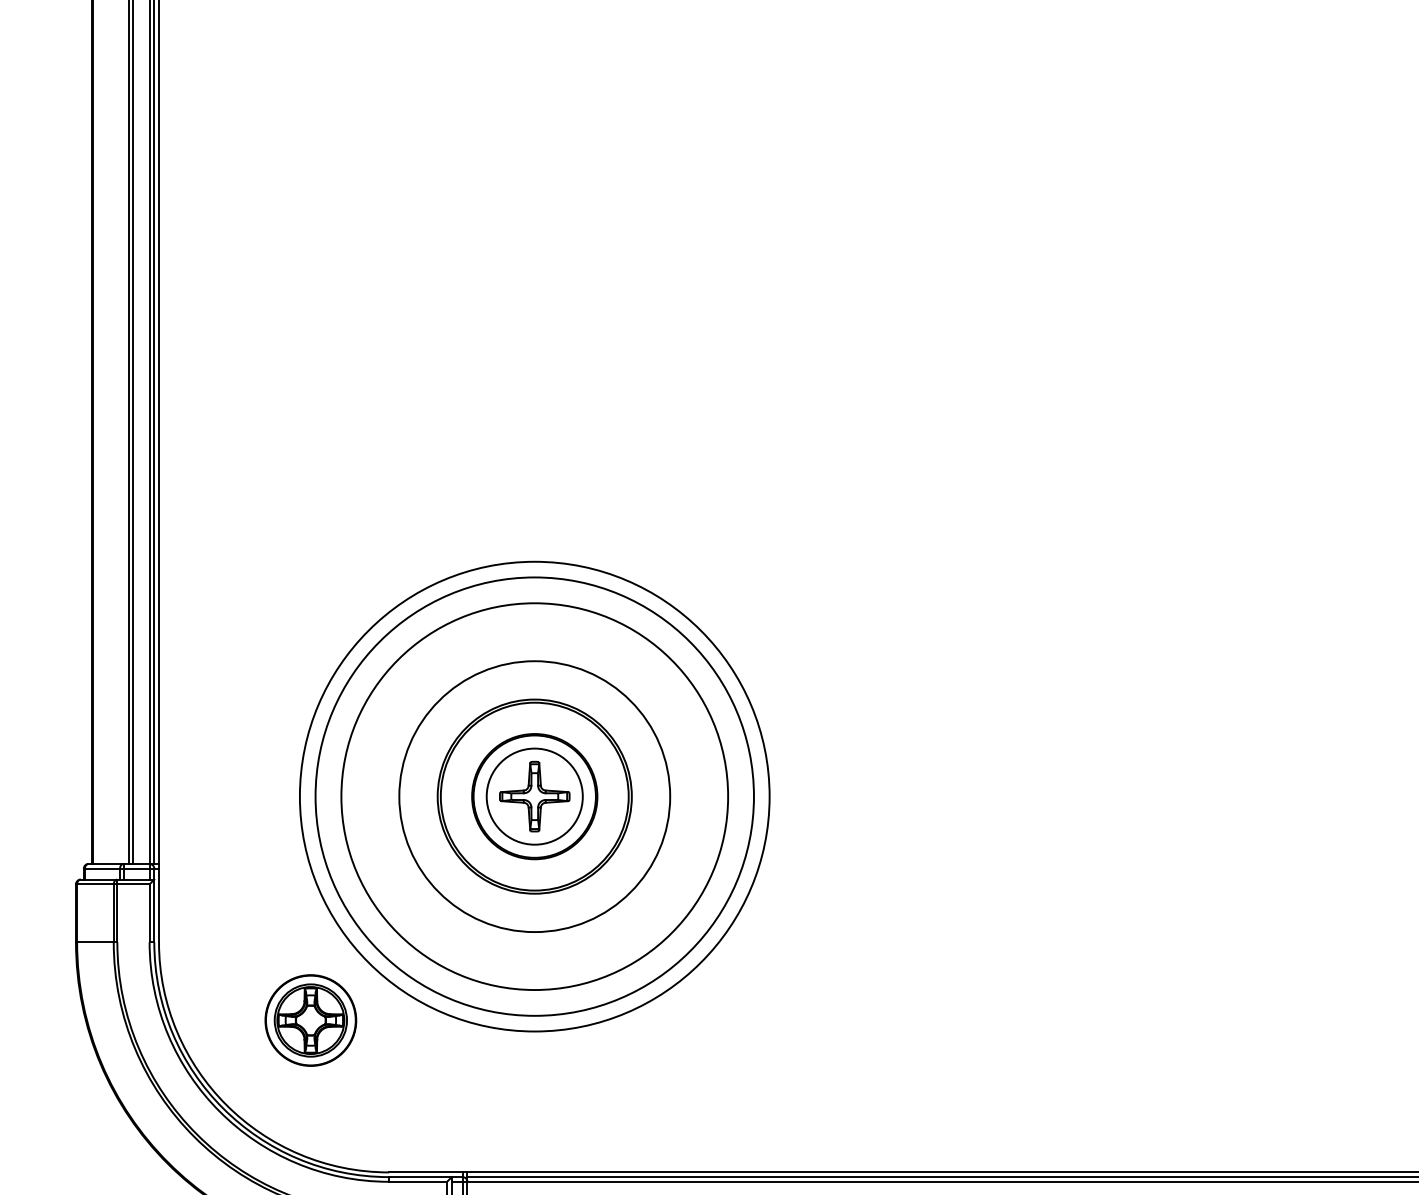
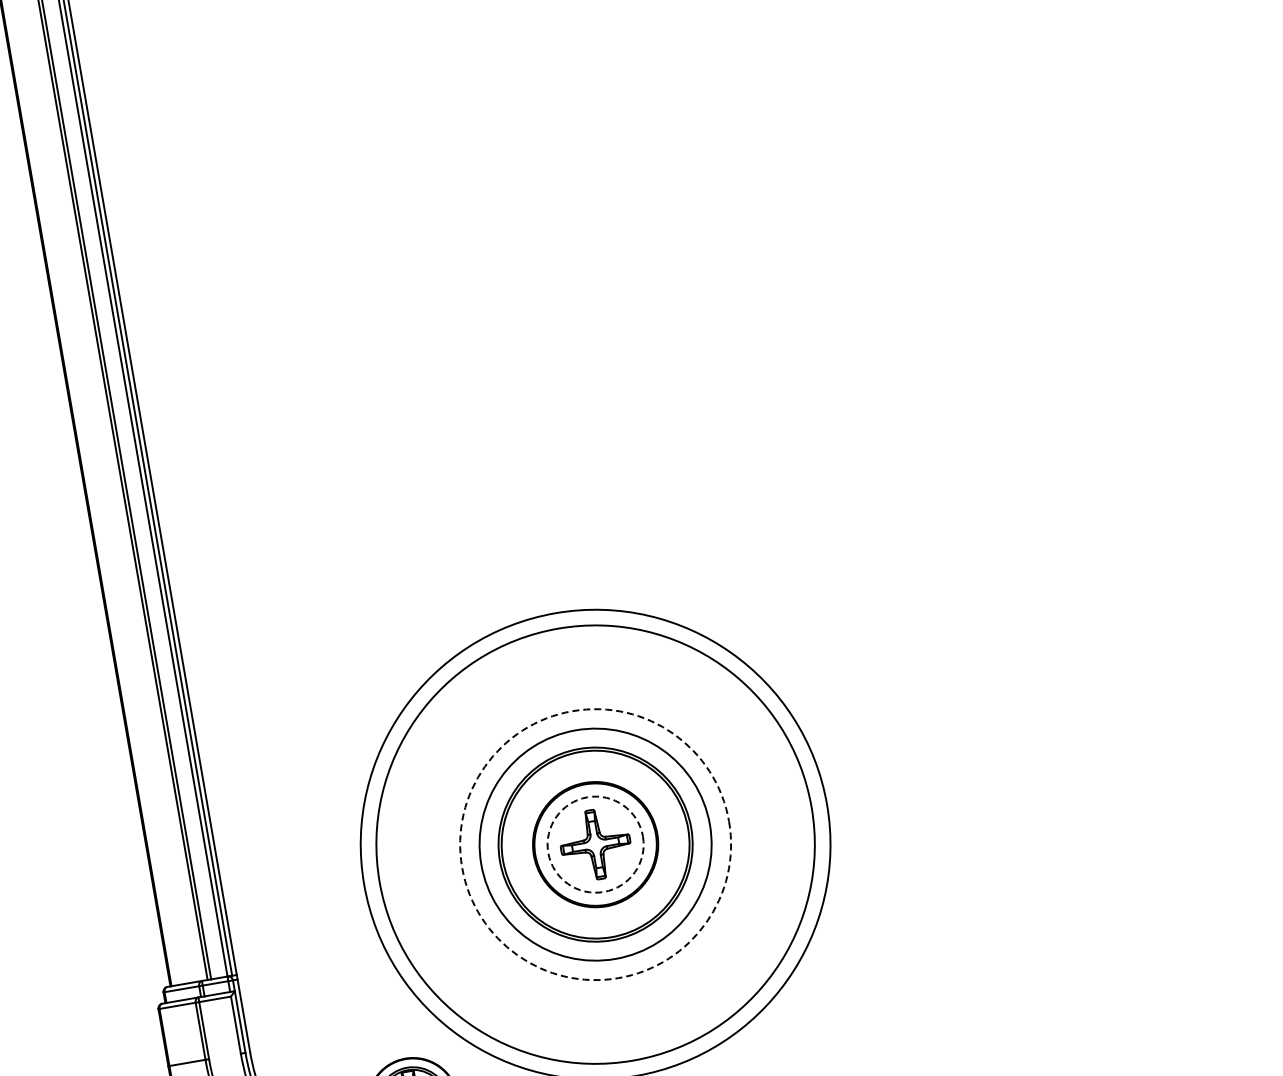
circle: (534, 796) -> (595, 844), size x0.6
circle: (534, 796) -> (595, 844), solid -> dashed
circle: (534, 796) -> (595, 844), solid -> dashed

